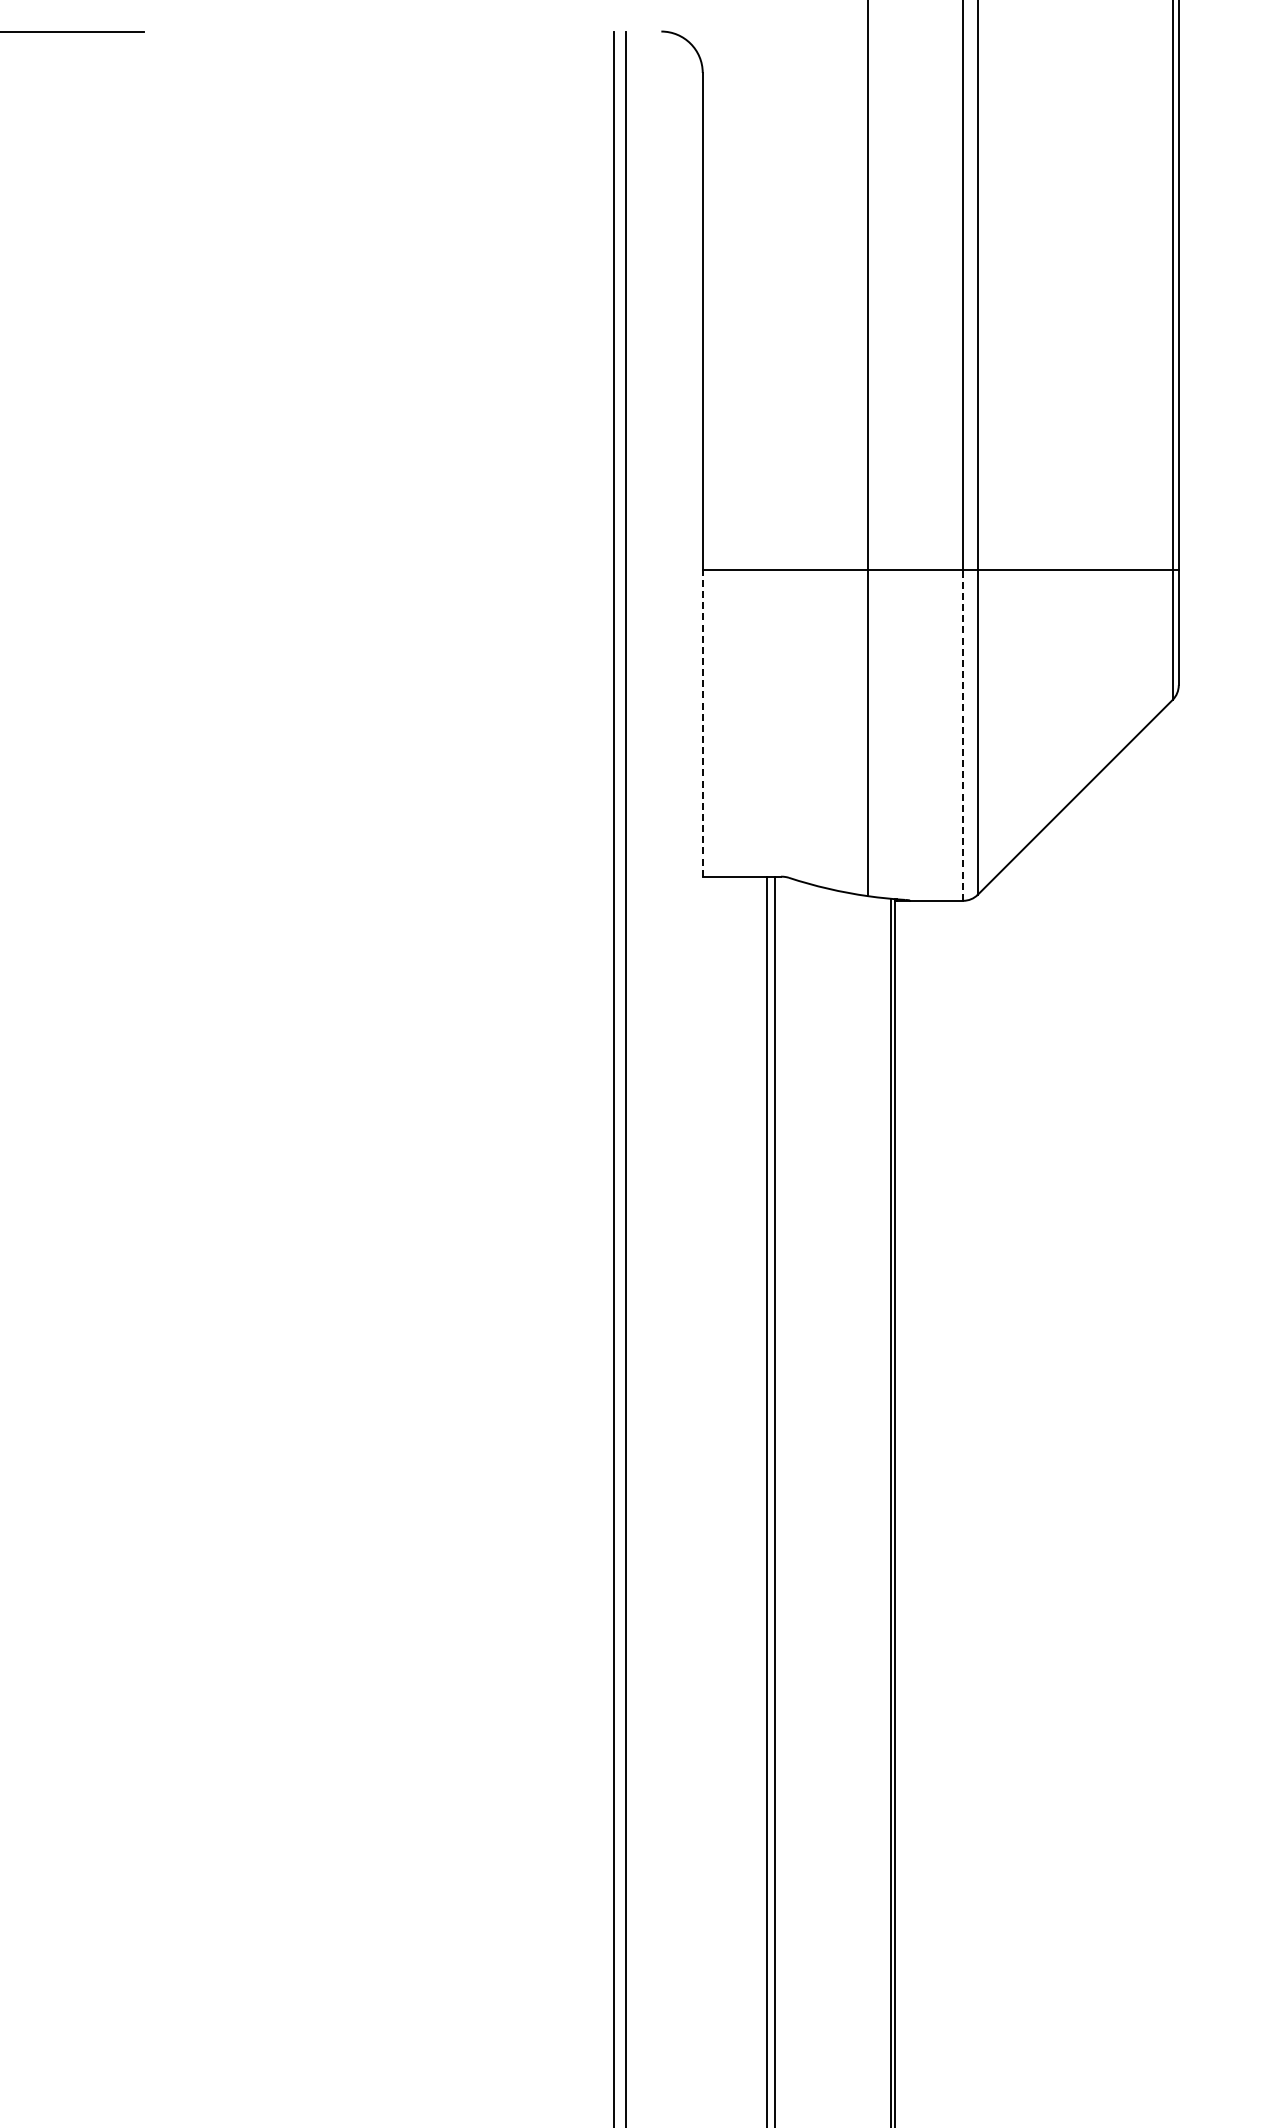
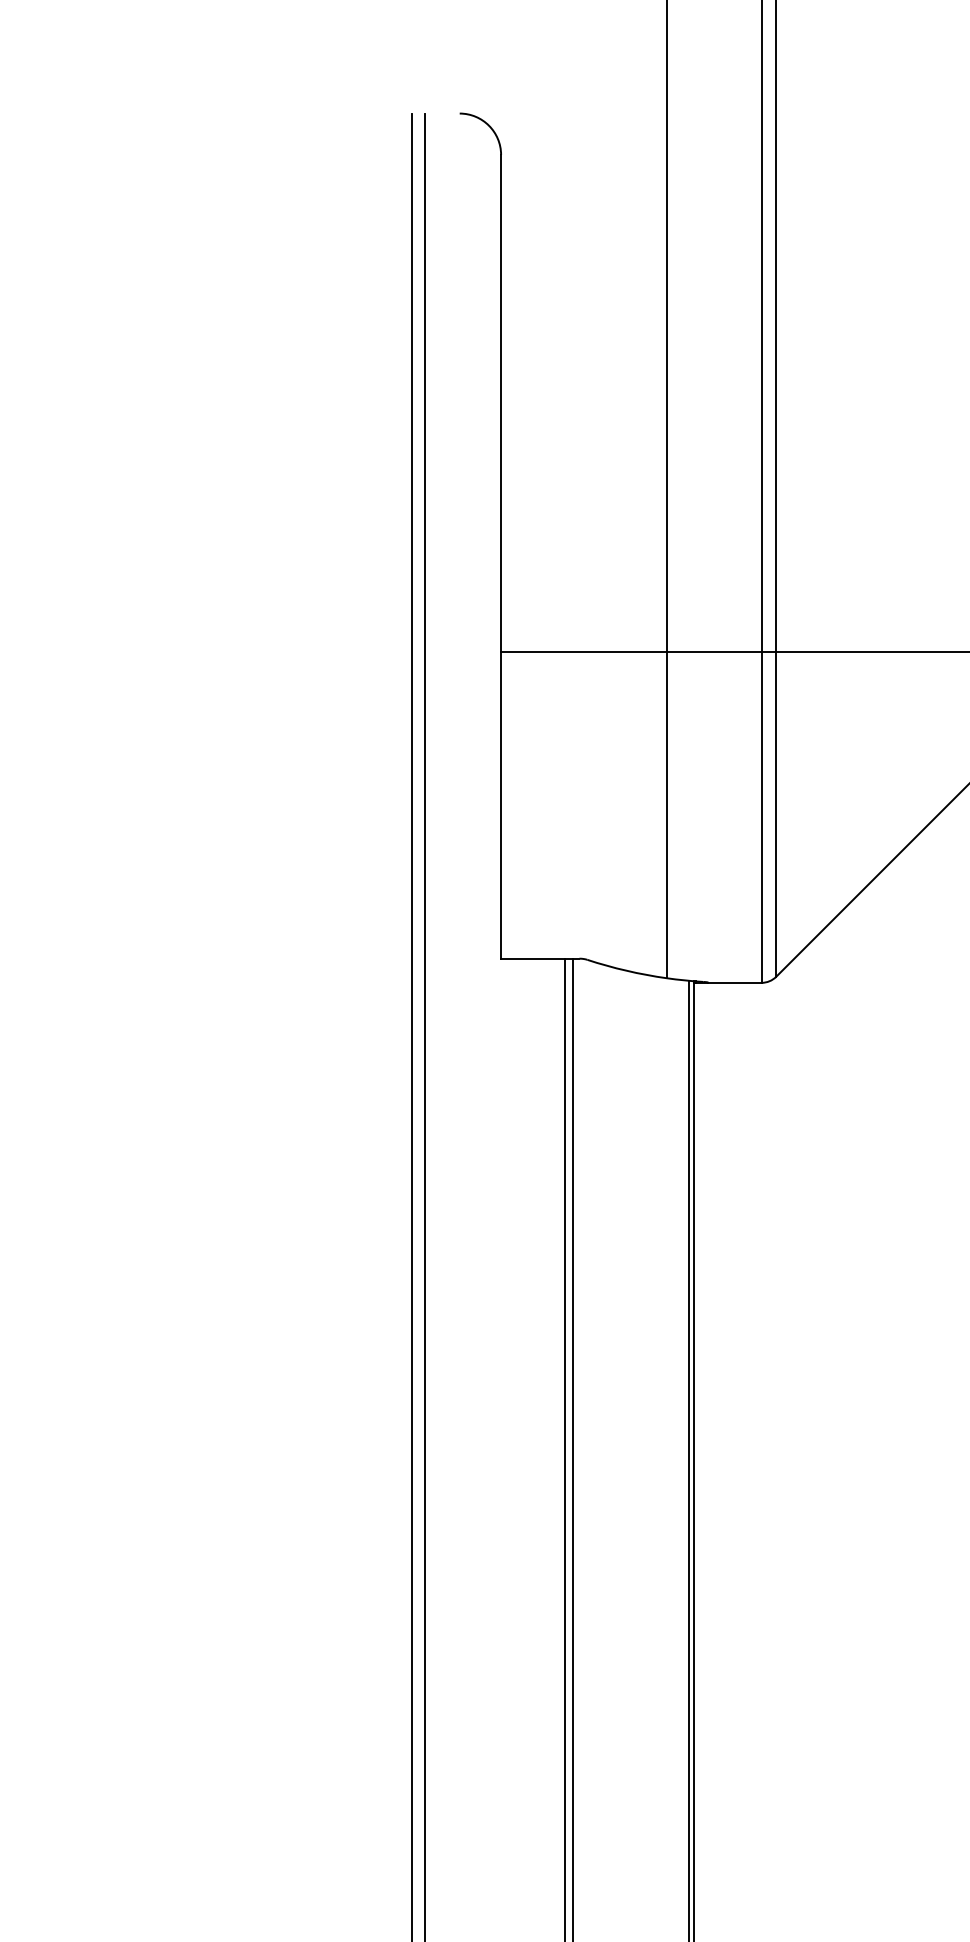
line: (702, 722) -> (500, 804), dashed -> solid
line: (963, 735) -> (761, 817), dashed -> solid

